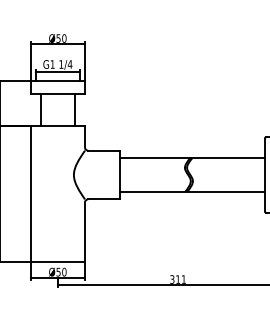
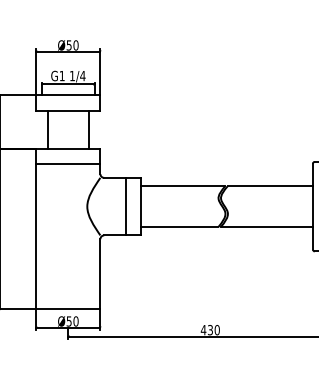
line: (57, 139) -> (68, 164), added
line: (106, 174) -> (125, 206), added
text: (177, 279) -> (209, 330), 311 -> 430

